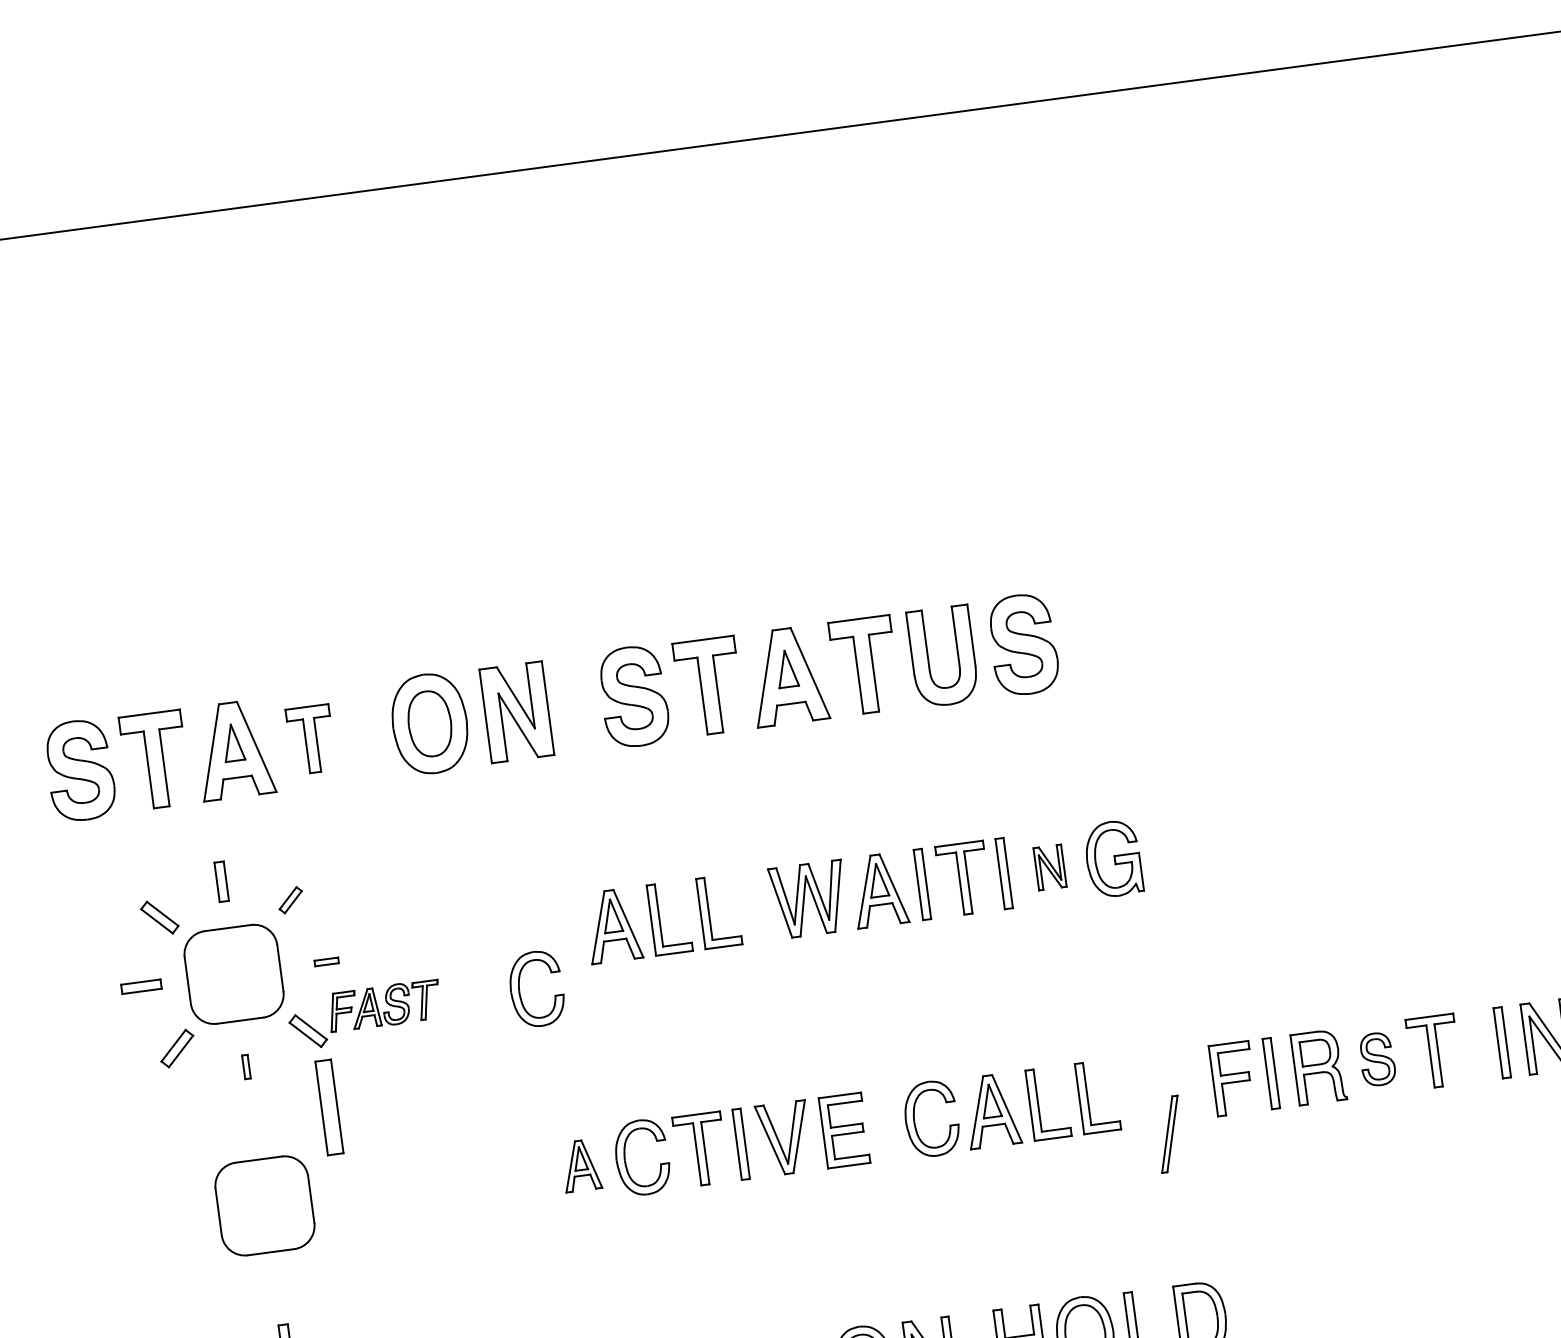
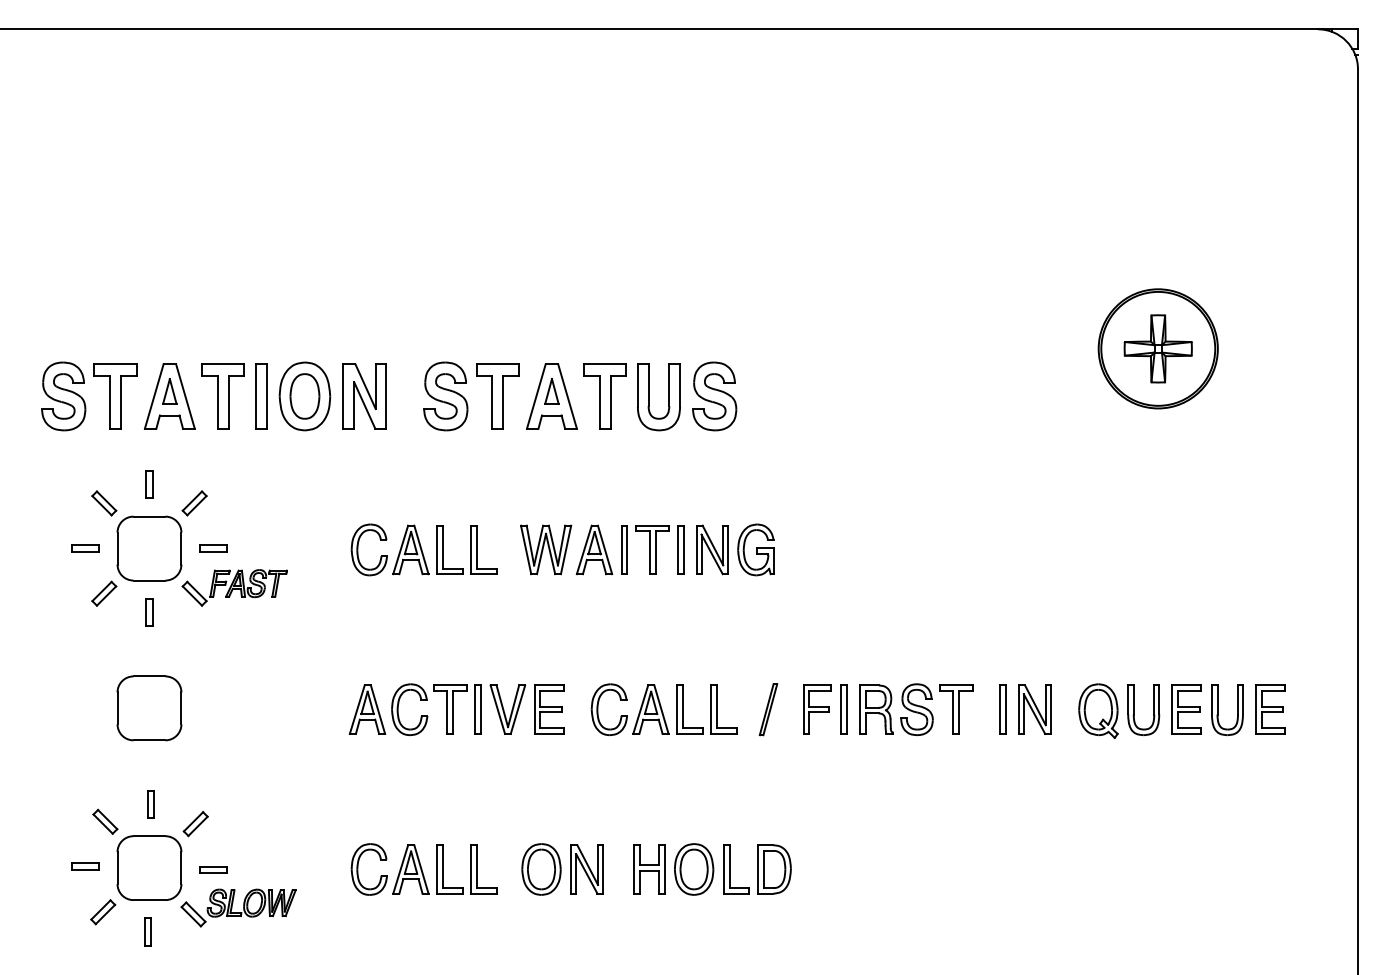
part: (310, 739) -> (222, 396), size x1.43
part: (1050, 866) -> (712, 549), size x1.67
part: (290, 900) -> (194, 503), size x1.43
part: (326, 961) -> (213, 548), size x1.67
part: (520, 990) -> (358, 549), moved
part: (1376, 1059) -> (916, 709), size x1.43
part: (246, 1066) -> (149, 612), size x1.67
part: (330, 1107) -> (261, 396), moved
part: (1169, 1134) -> (768, 709), moved
part: (581, 1165) -> (367, 709), size x1.43

